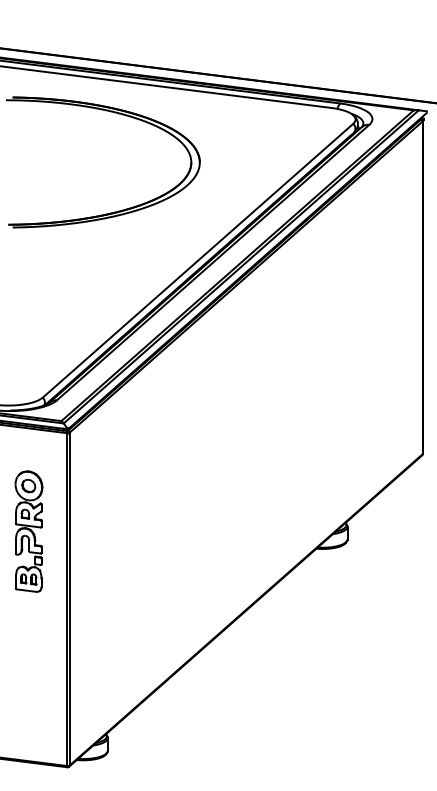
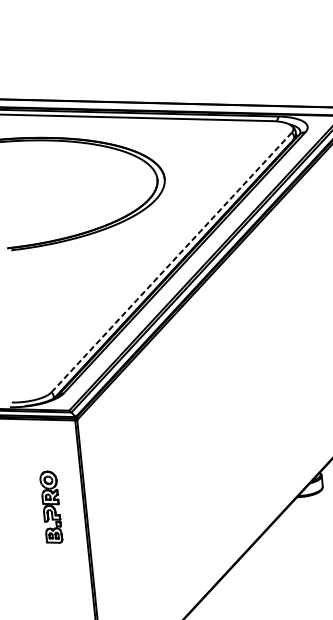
line: (198, 260) -> (172, 262), solid -> dashed
part: (28, 531) -> (50, 507), size x0.7

